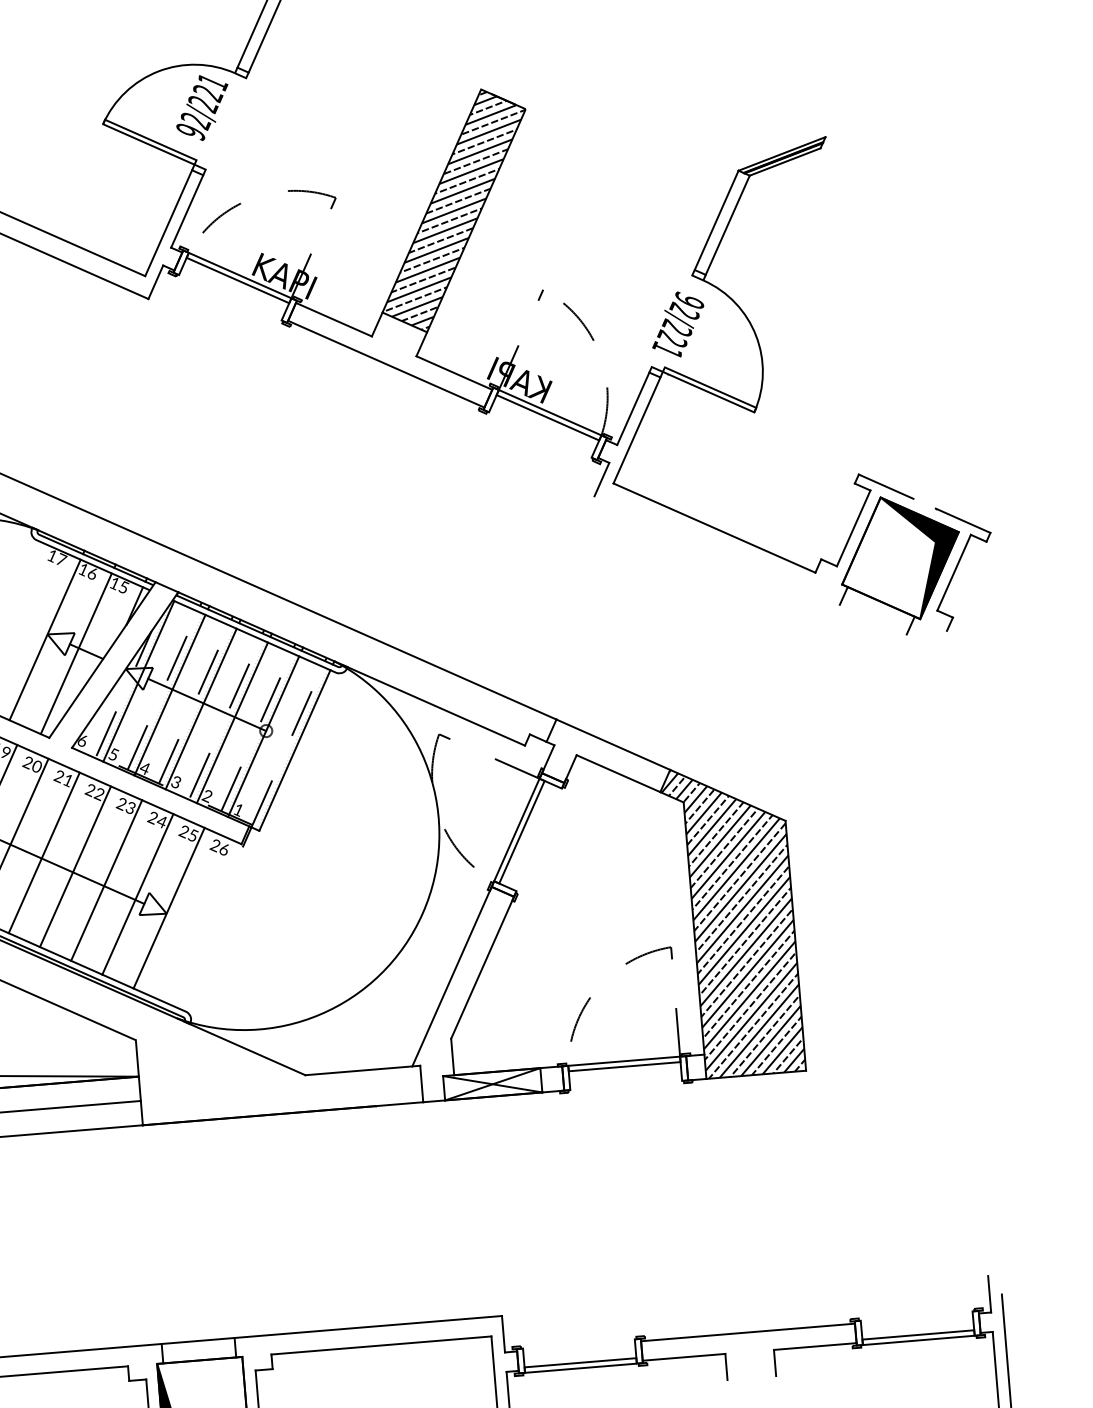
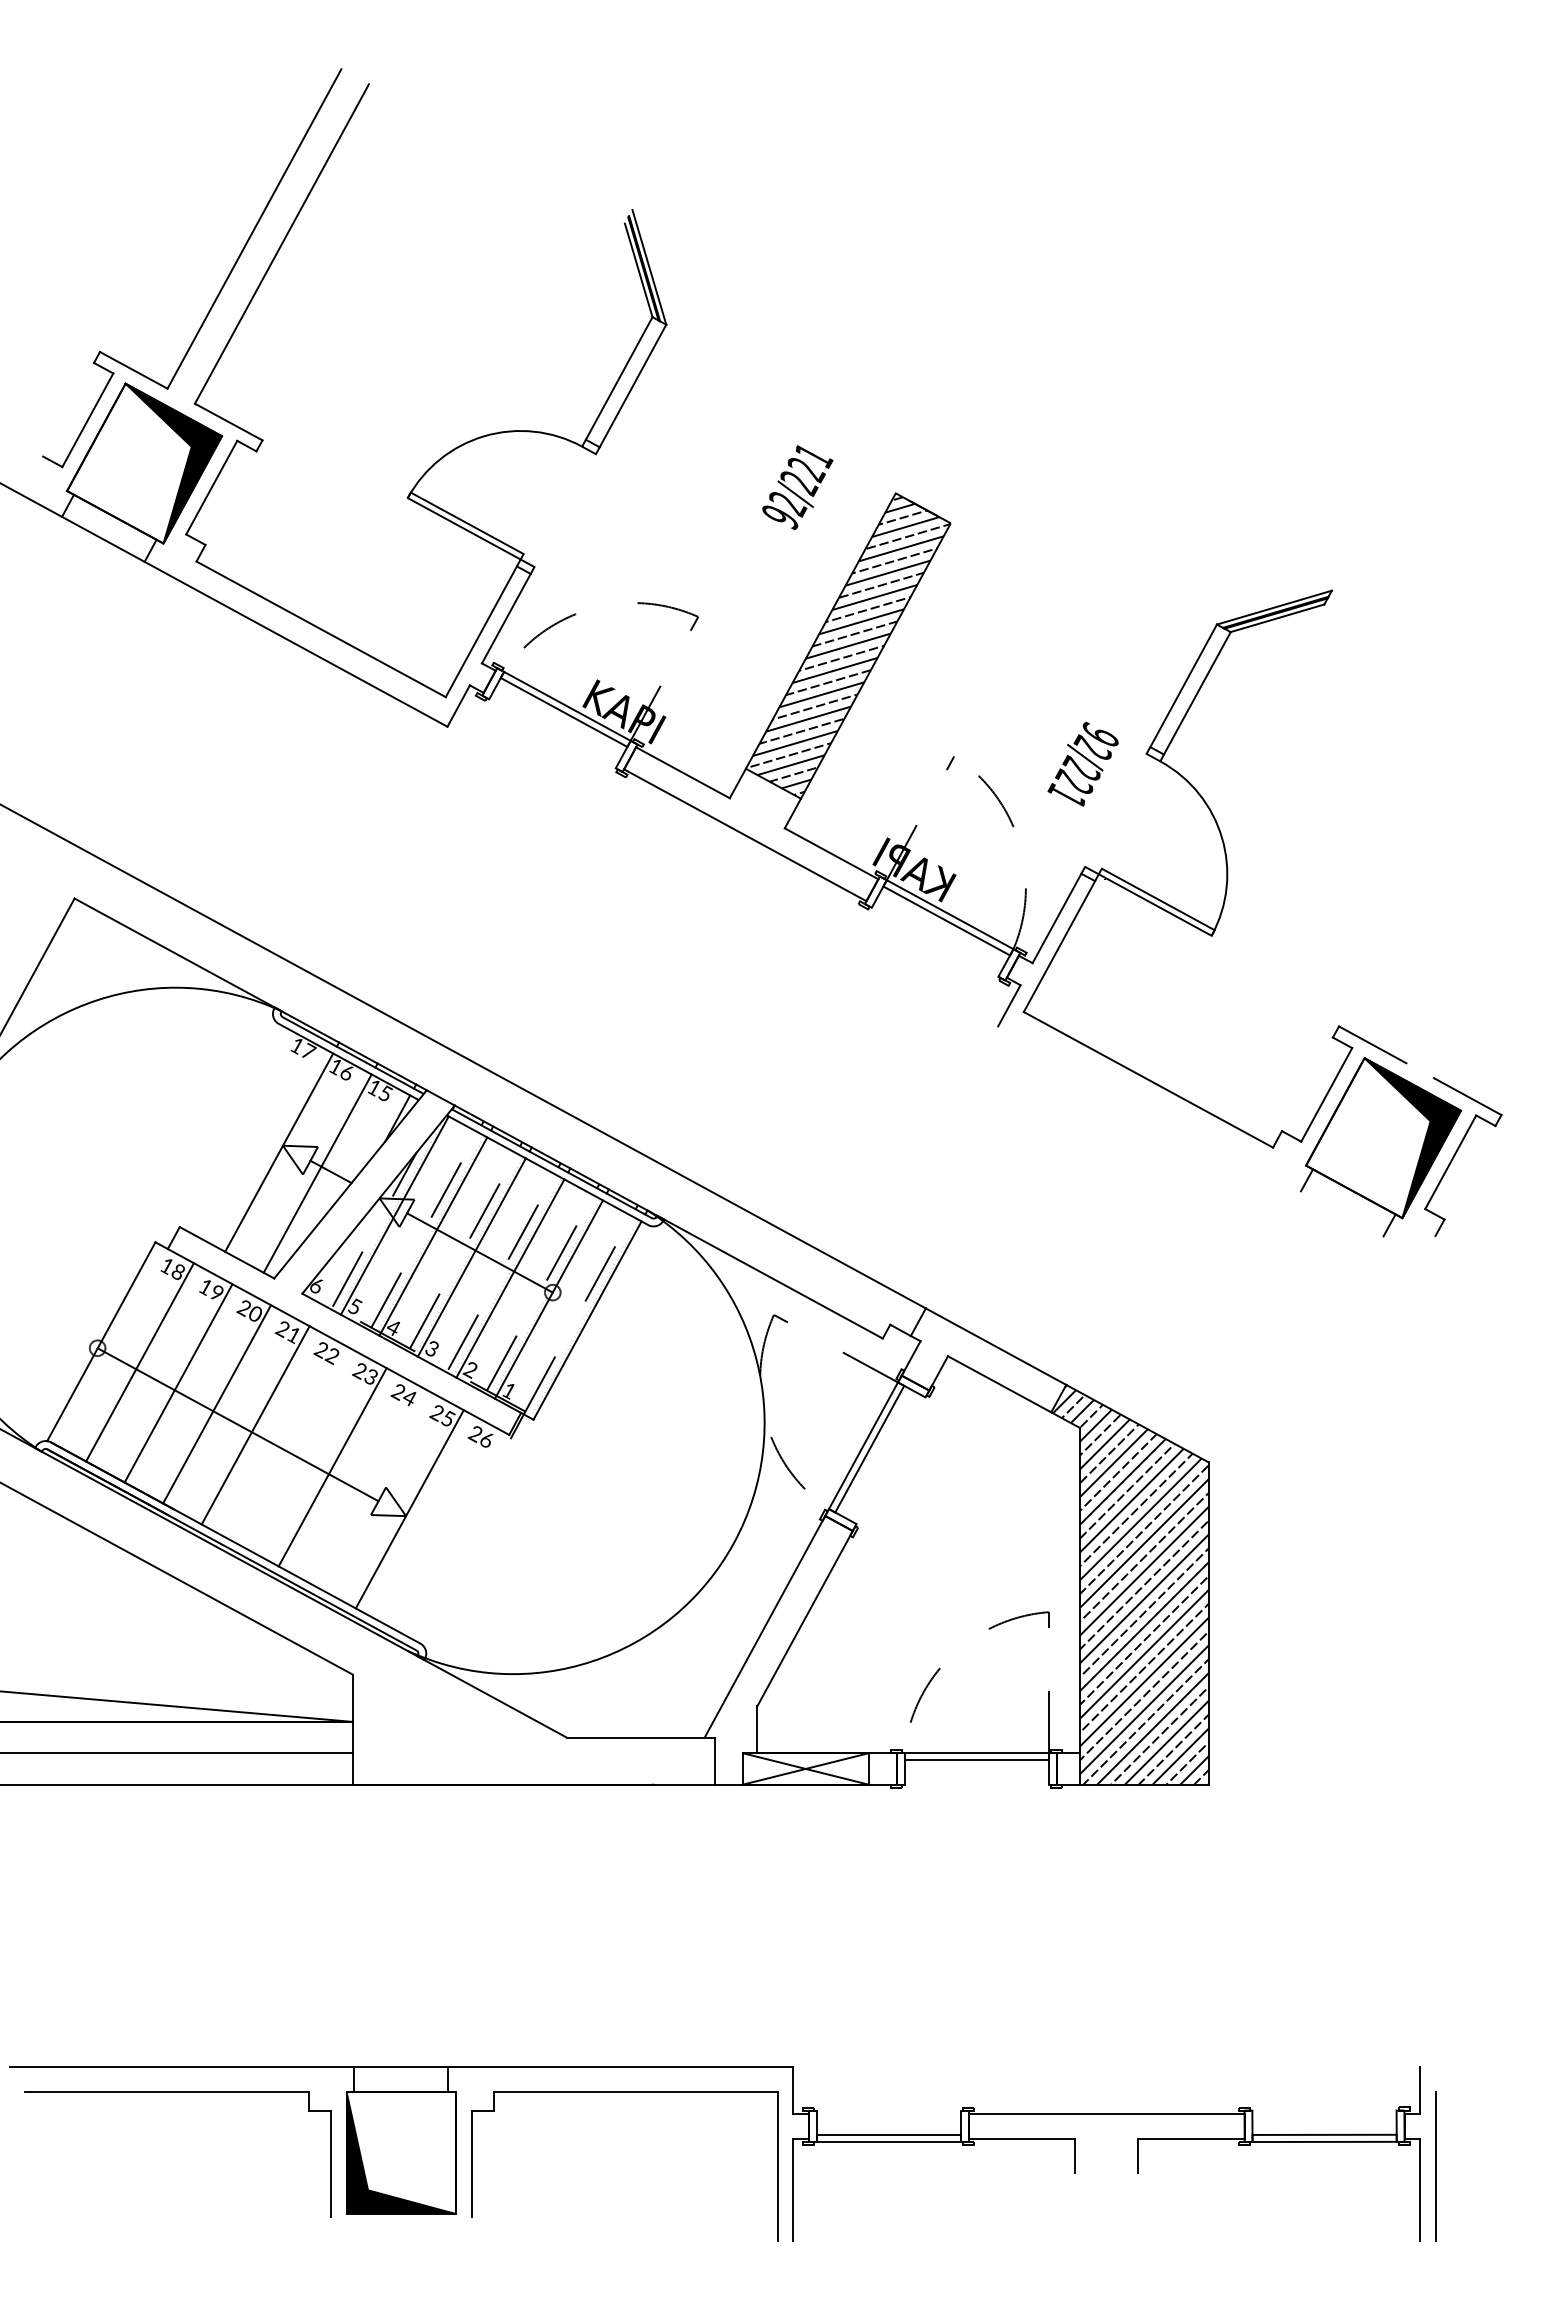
text: (202, 107) -> (797, 487), moved
text: (677, 324) -> (1082, 763), moved
line: (75, 866) -> (294, 1446), removed
line: (138, 894) -> (371, 1488), removed

